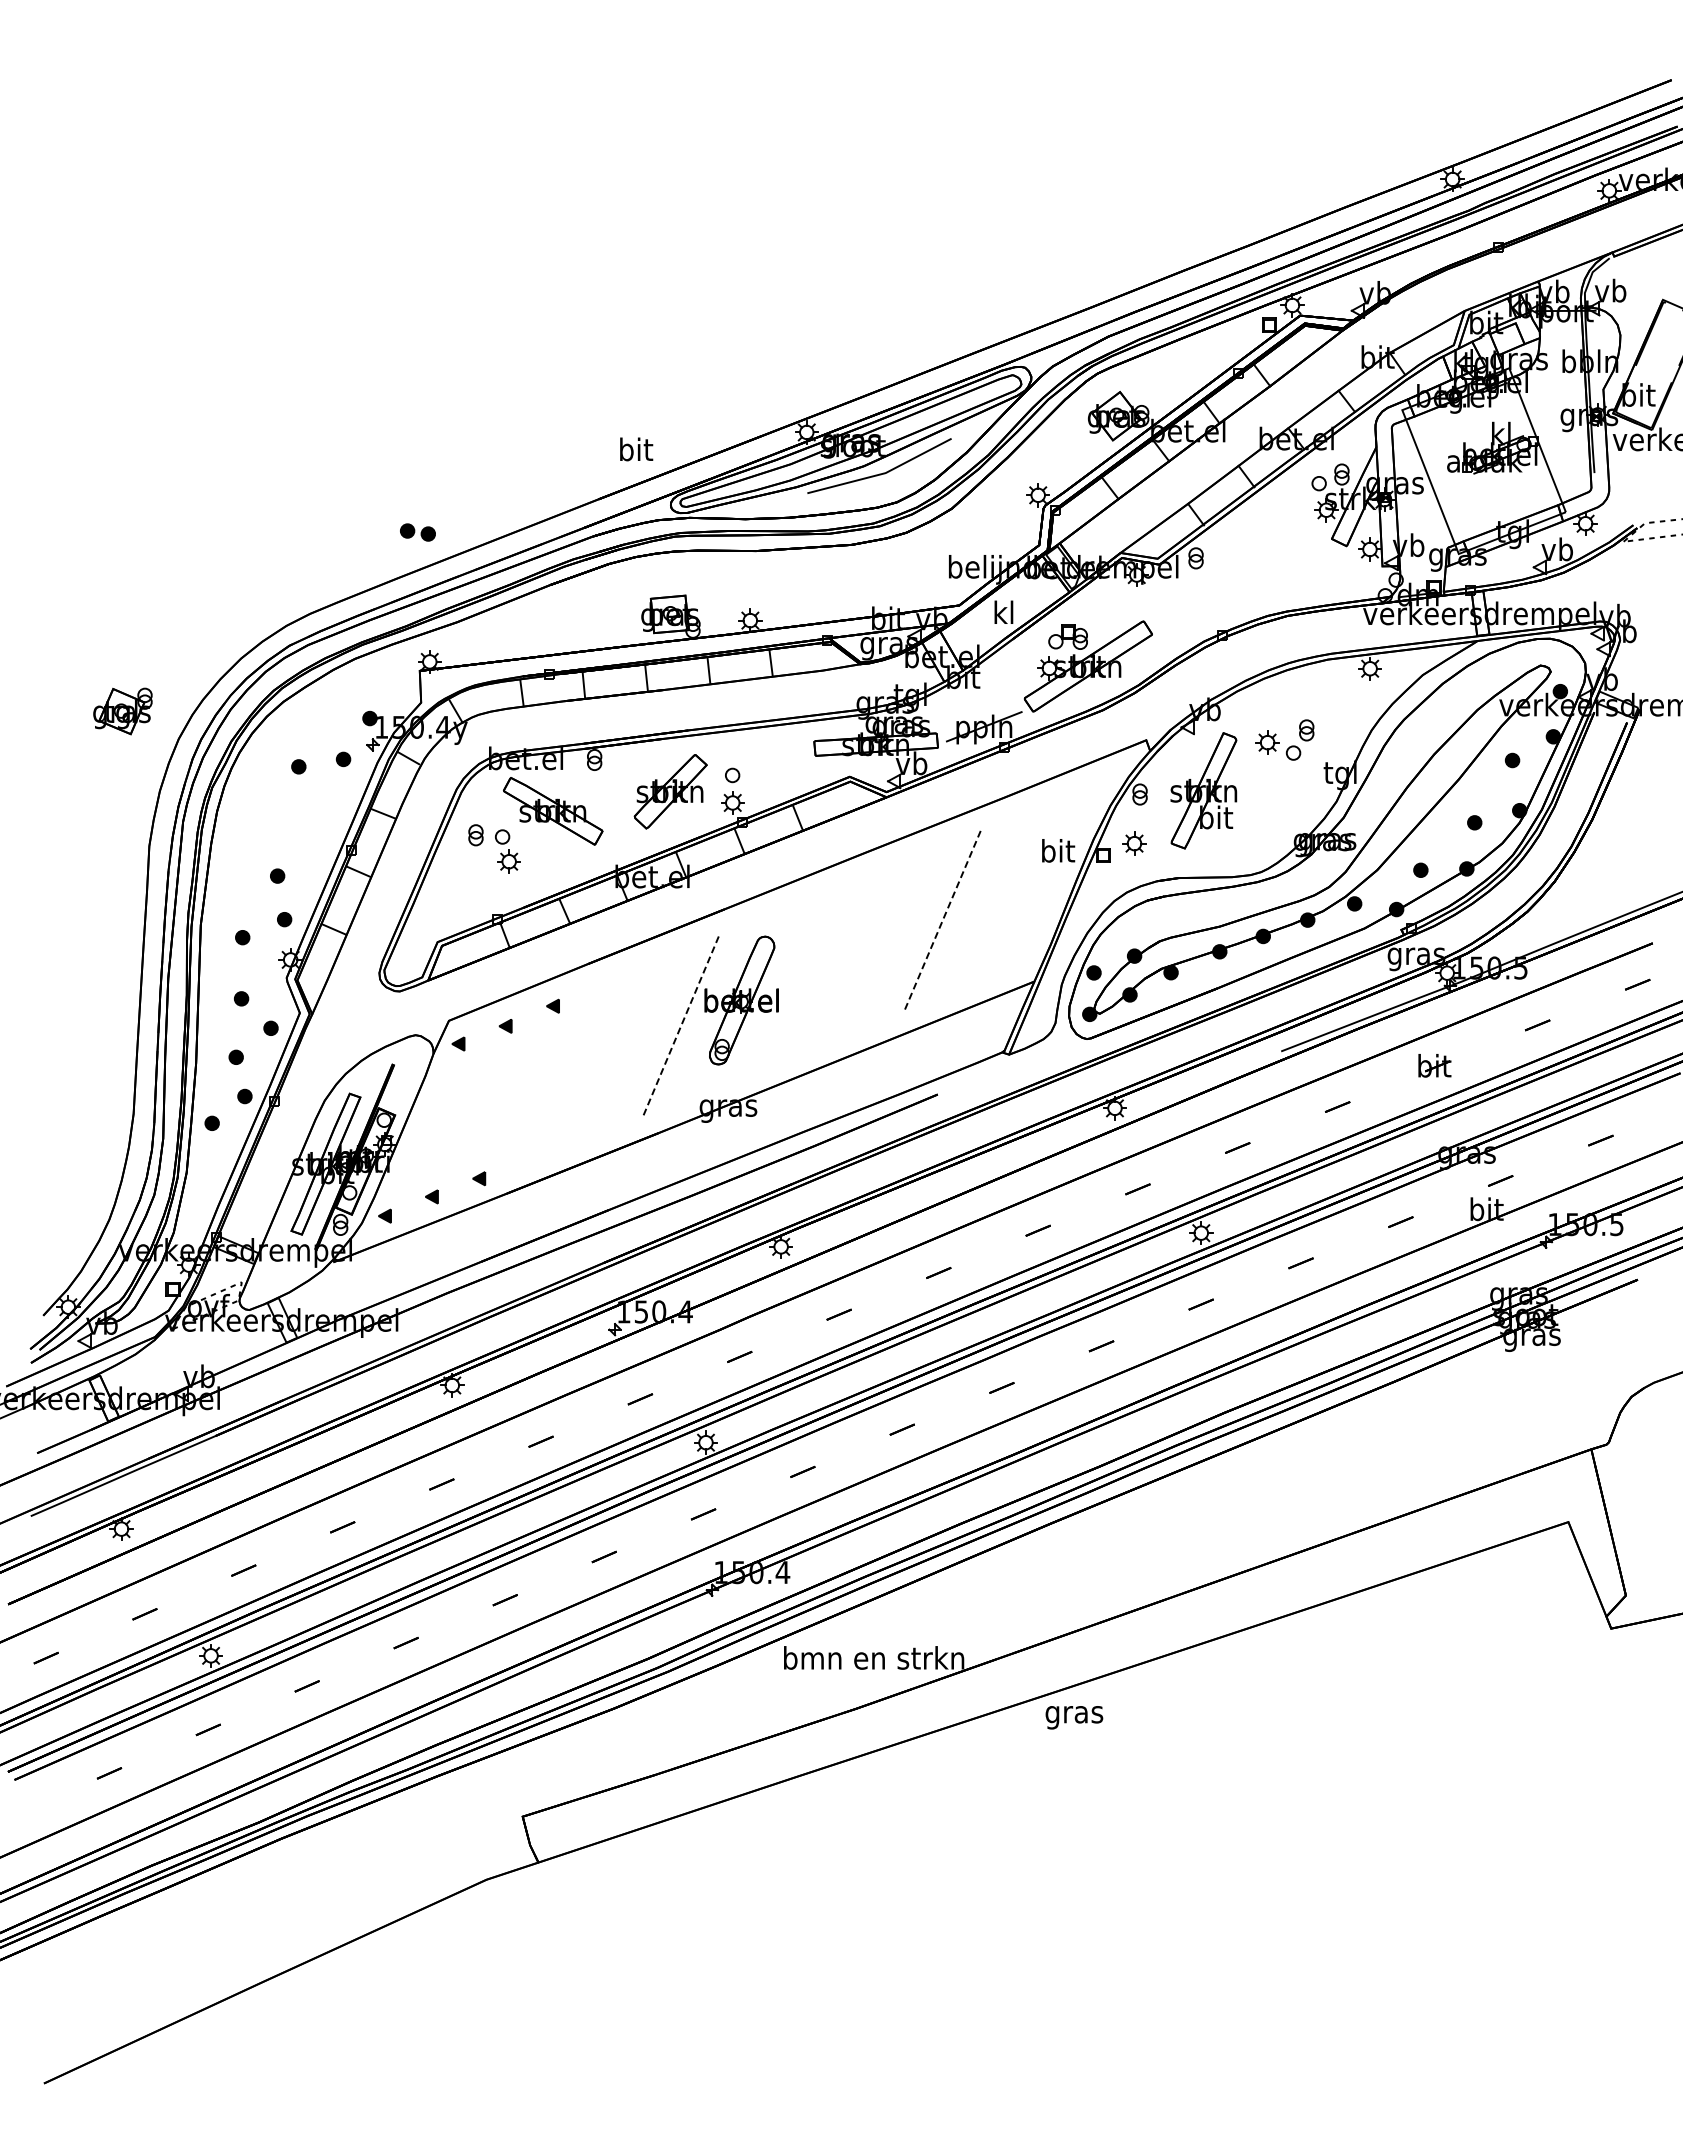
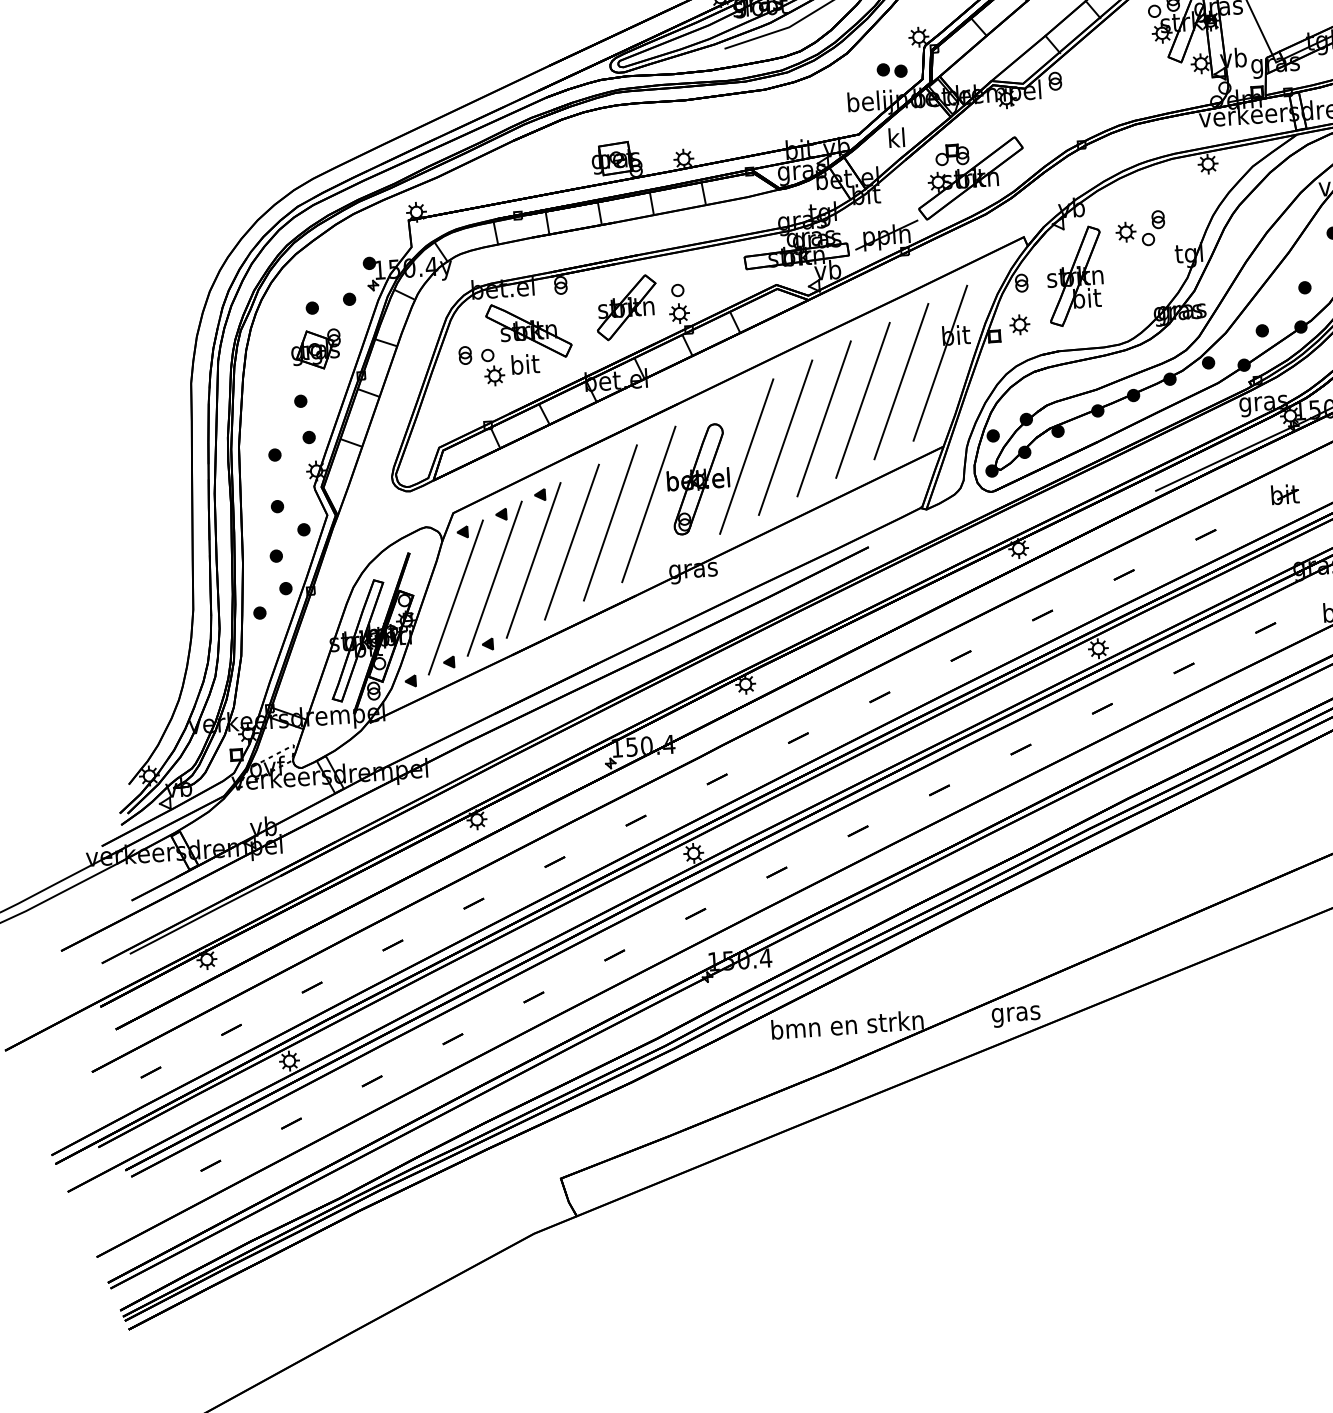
text: (636, 449) -> (525, 364), moved
part: (417, 532) -> (891, 70), moved
part: (122, 711) -> (315, 349), moved
line: (1037, 882) -> (940, 363), added
line: (989, 900) -> (901, 380), added
line: (942, 920) -> (862, 400), dashed -> solid
line: (895, 938) -> (824, 418), added
line: (847, 958) -> (784, 437), added
line: (800, 977) -> (746, 456), added
line: (680, 1026) -> (648, 504), dashed -> solid
line: (633, 1044) -> (609, 522), added
line: (586, 1064) -> (571, 542), added
line: (540, 1082) -> (533, 559), added
line: (492, 1101) -> (494, 578), added
line: (445, 1120) -> (456, 597), added
text: (1074, 1717) -> (1016, 1016), moved

